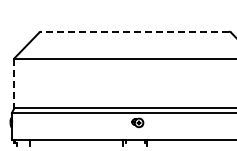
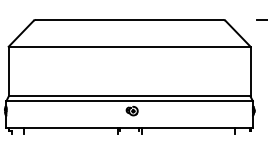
line: (135, 31) -> (129, 19), dashed -> solid
line: (14, 83) -> (8, 71), dashed -> solid

